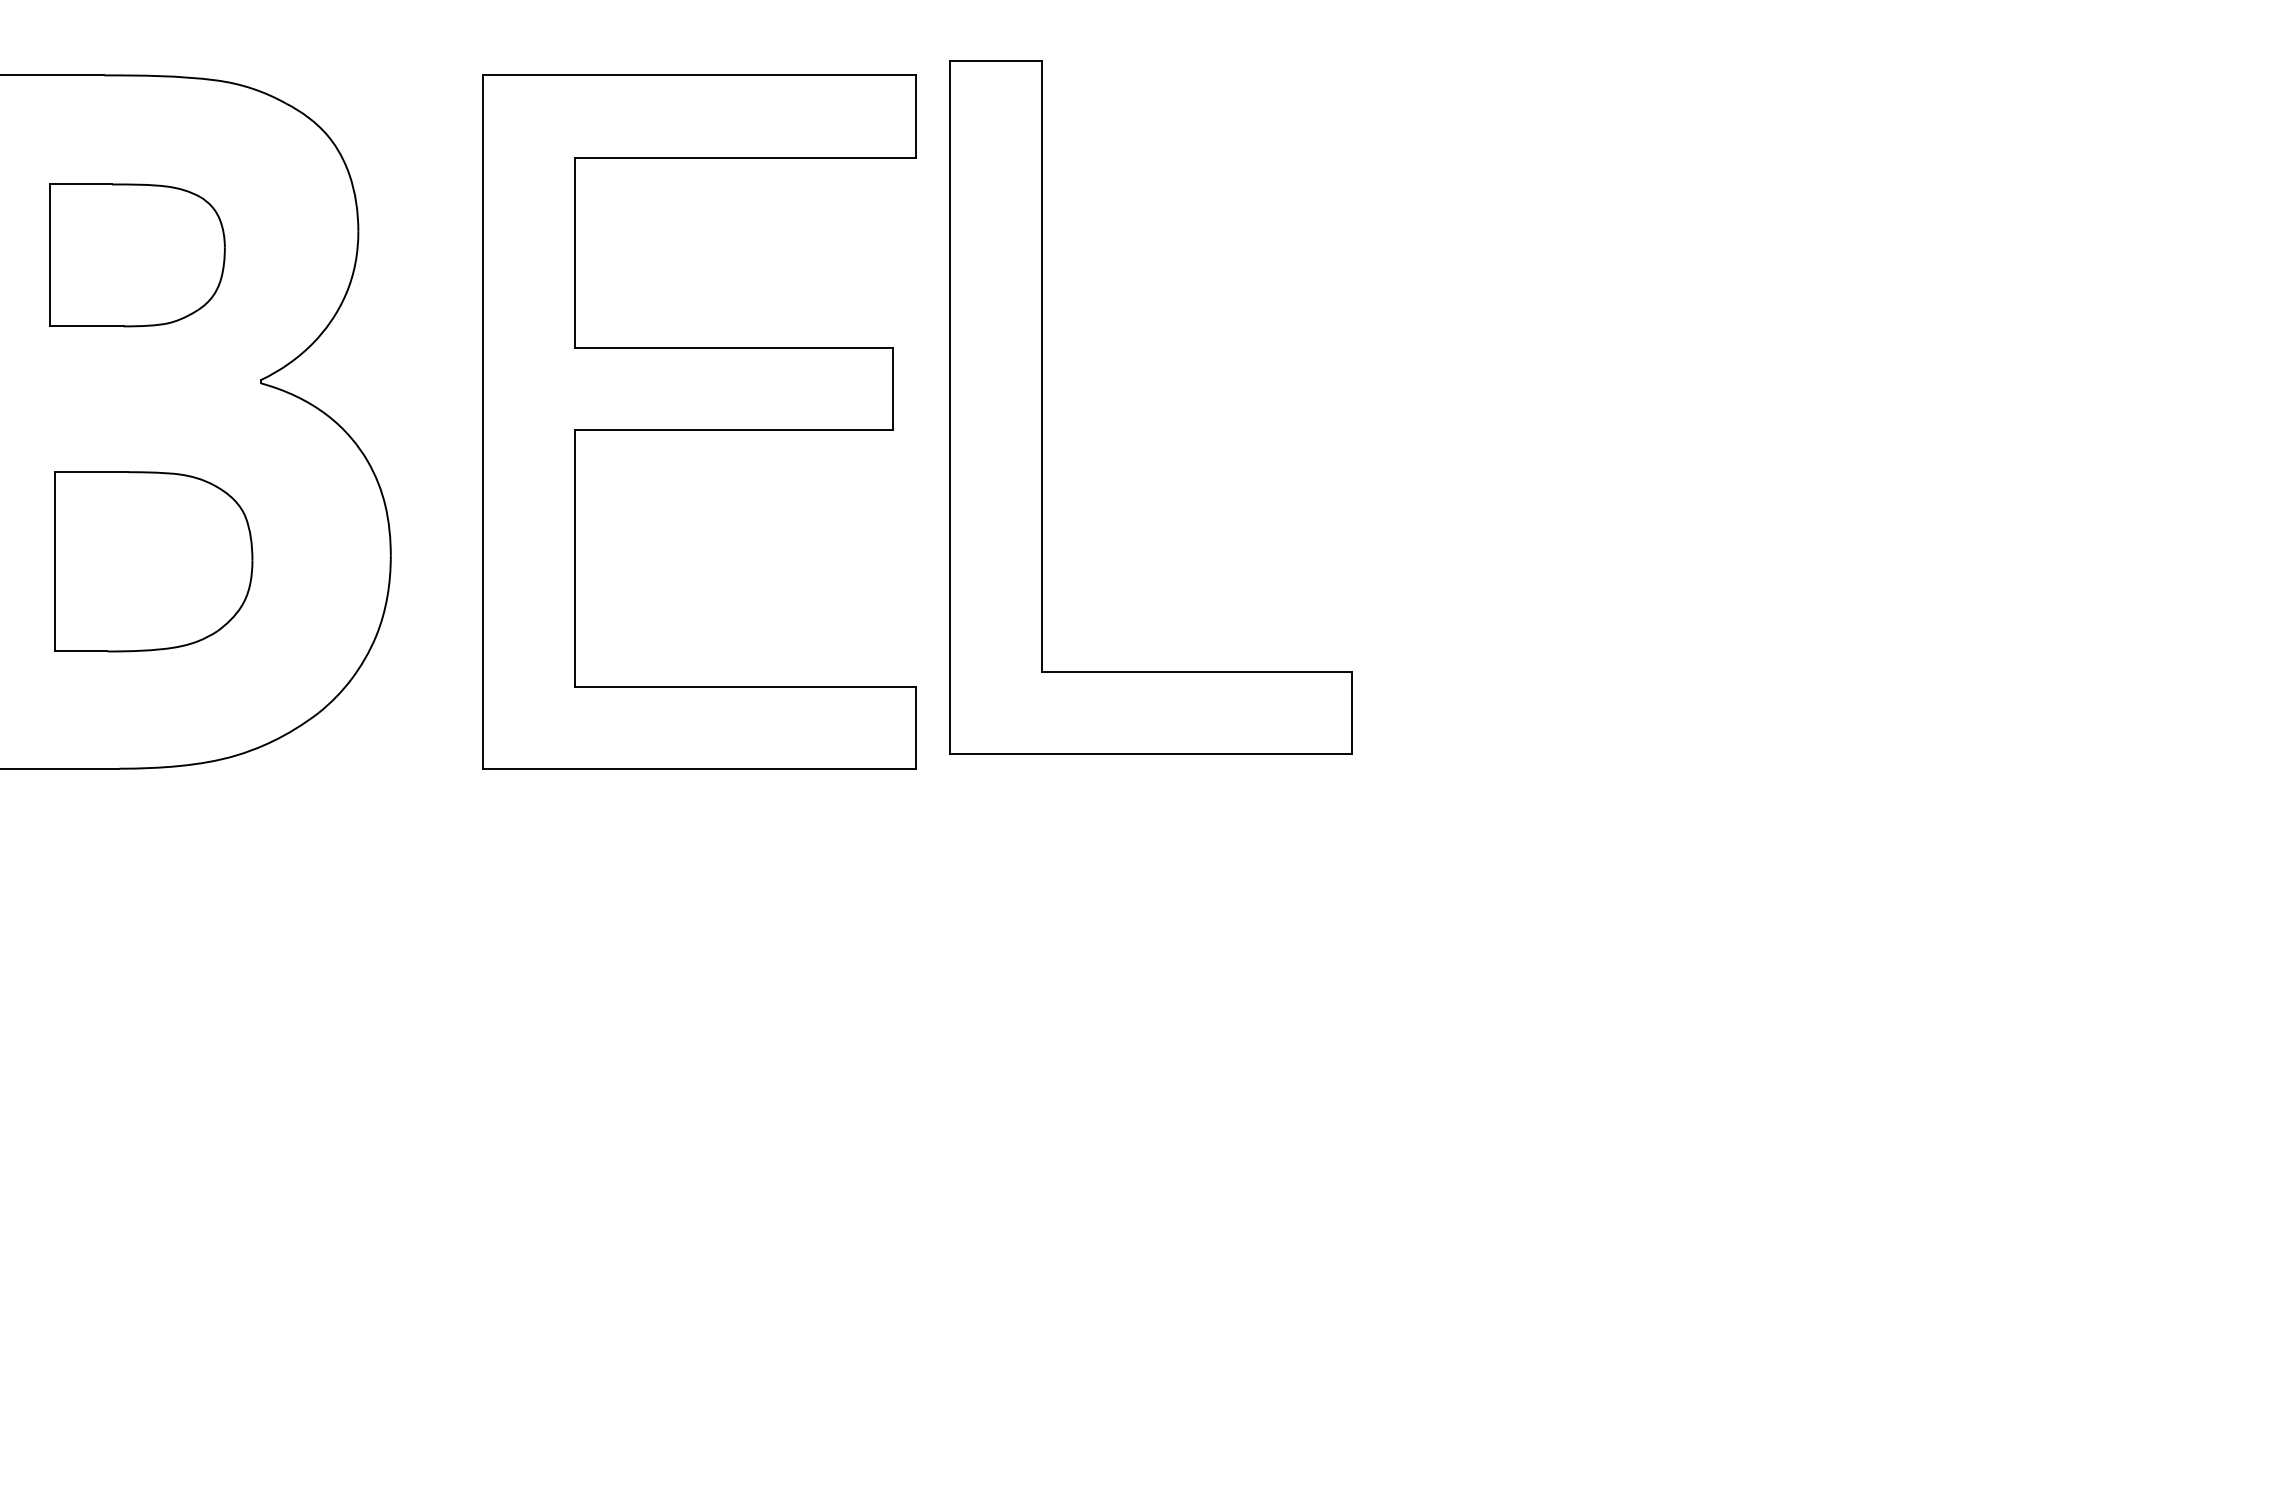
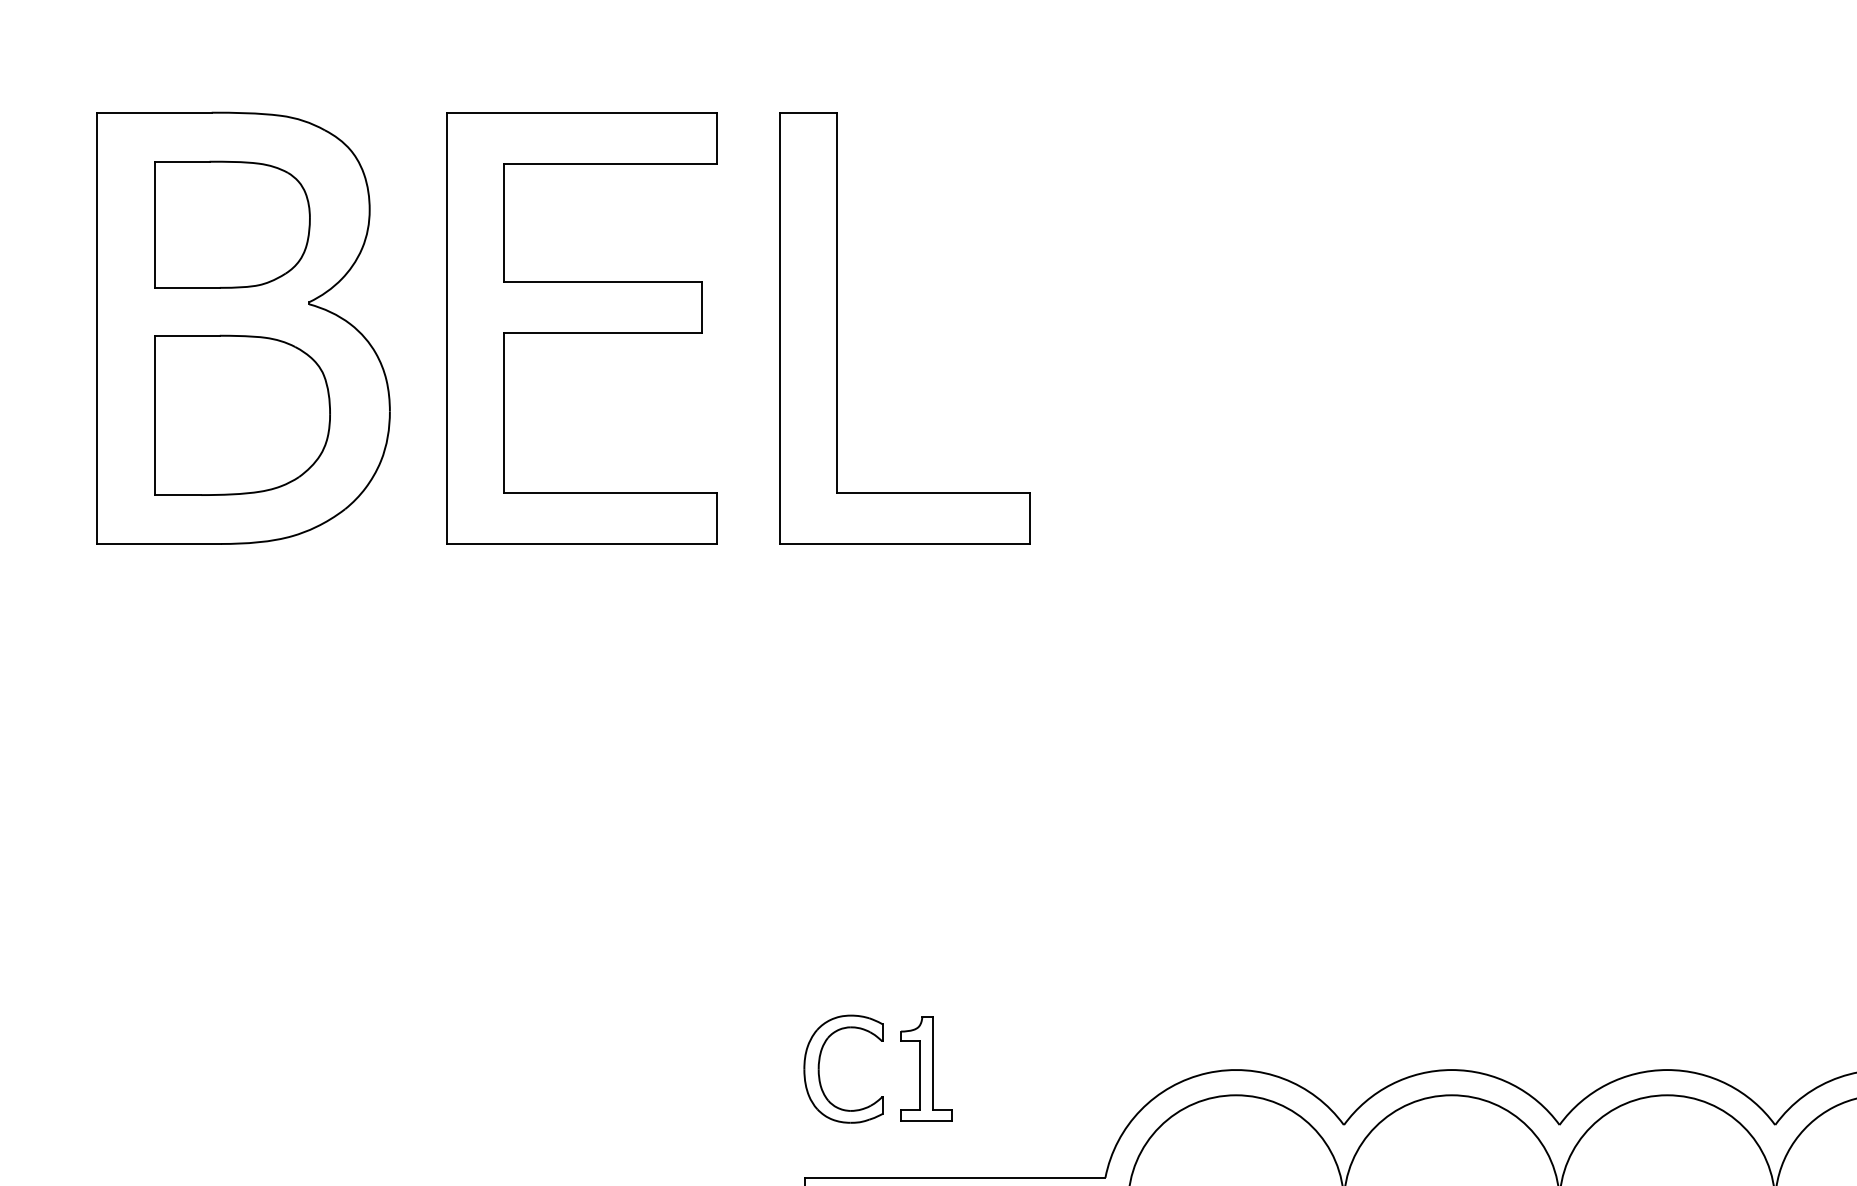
part: (137, 255) -> (232, 224), size x1.43
part: (1042, 407) -> (837, 328), moved
part: (153, 560) -> (242, 414), size x1.43

